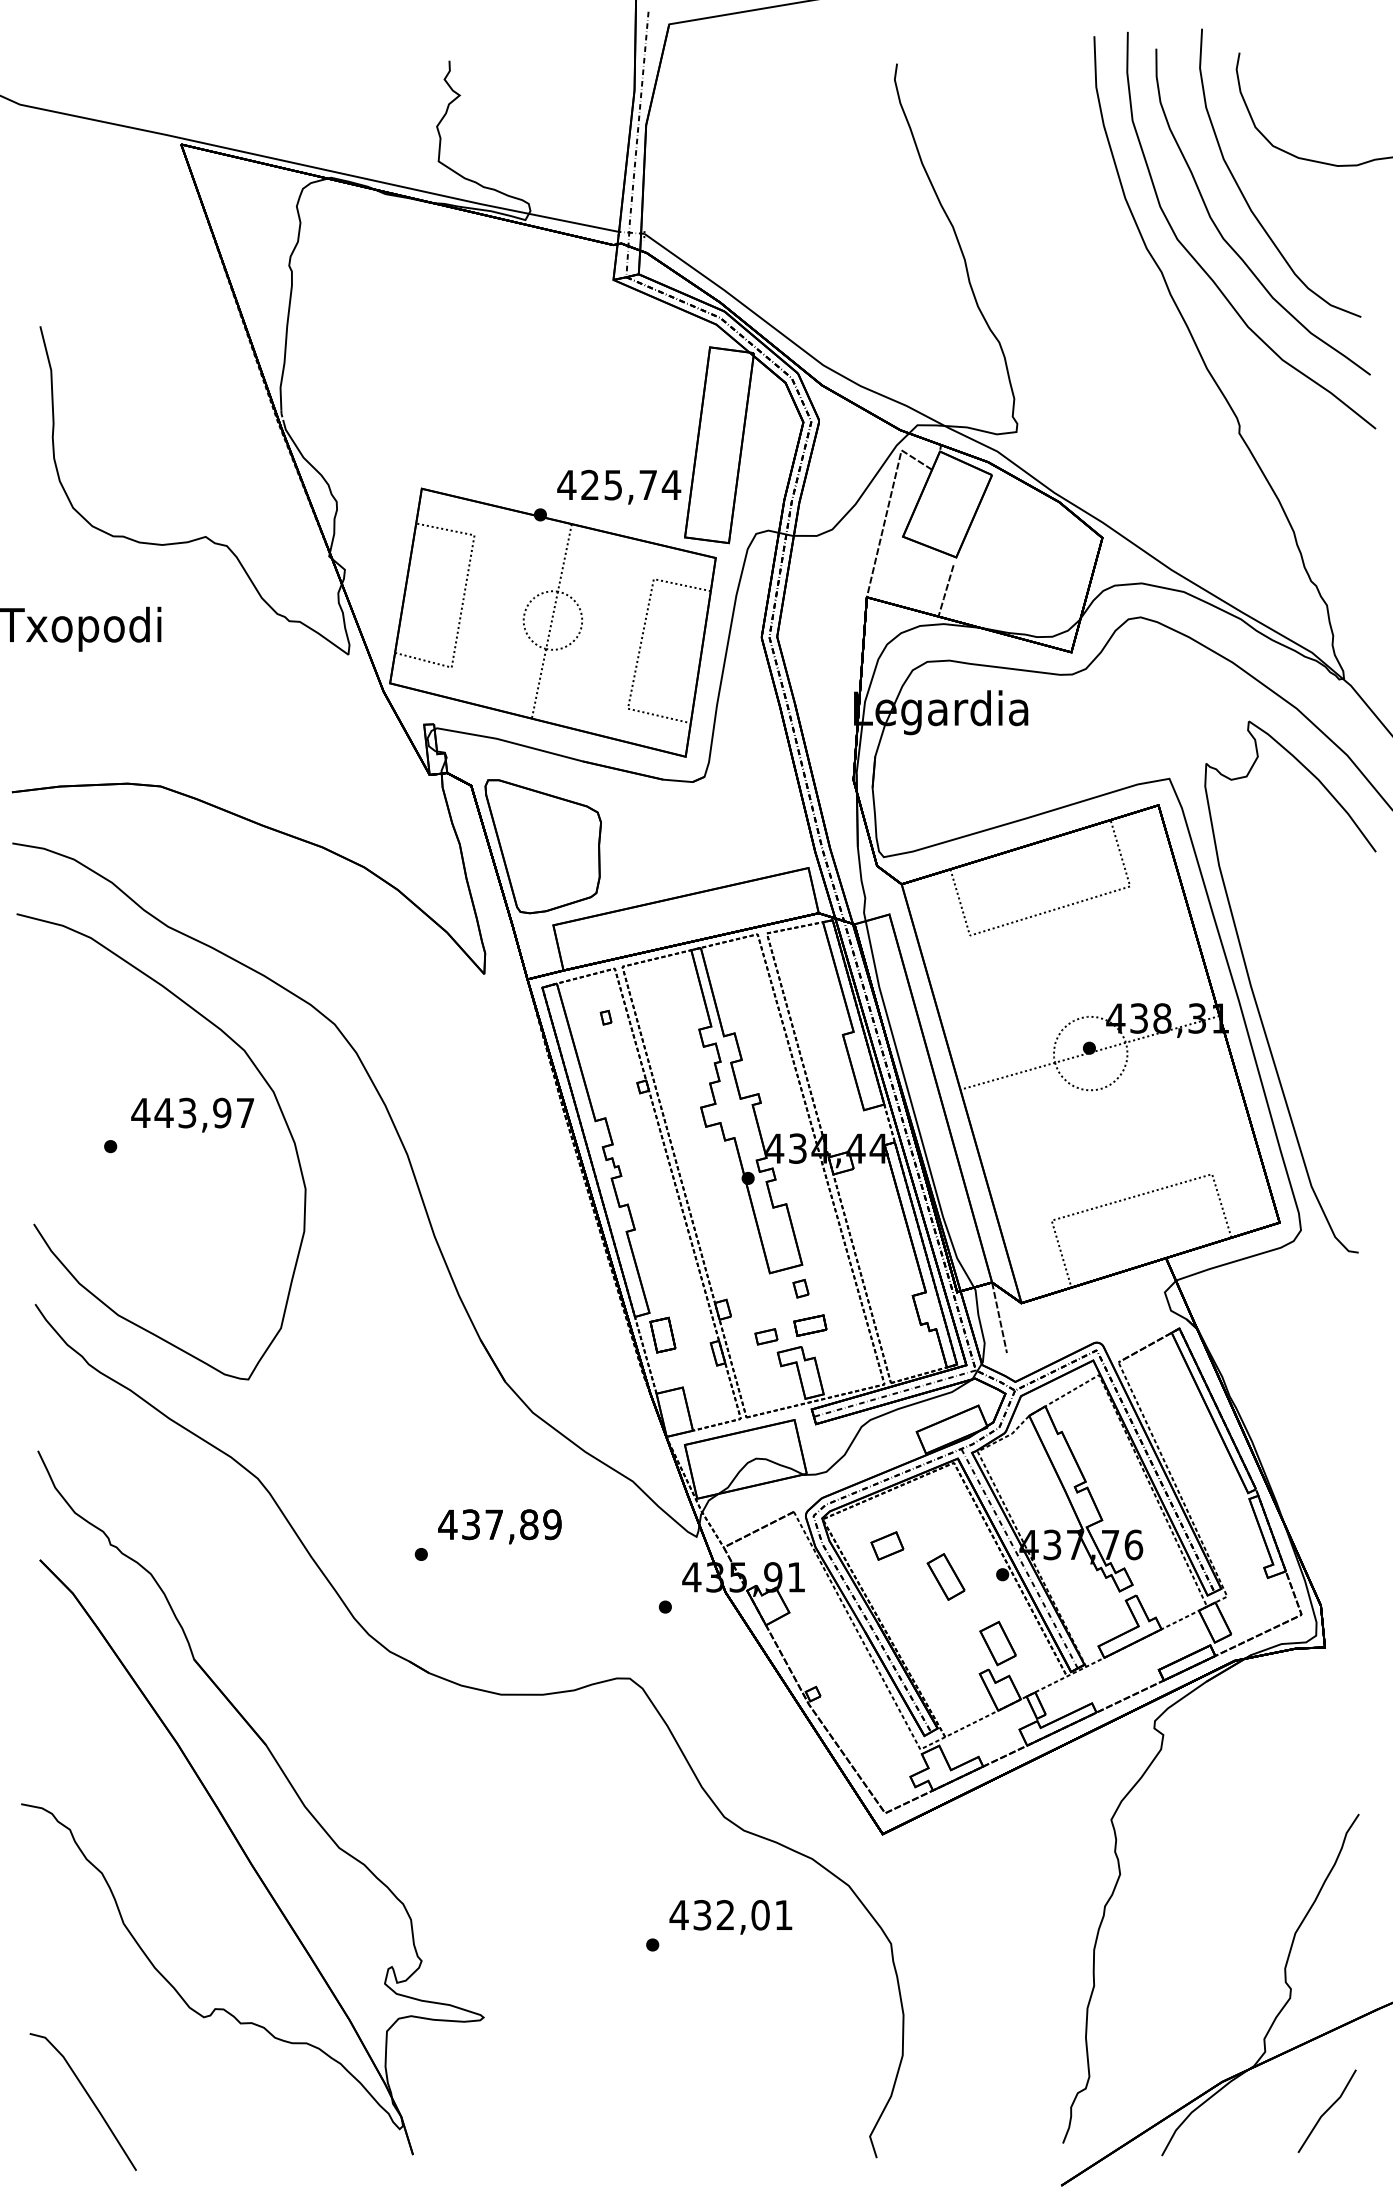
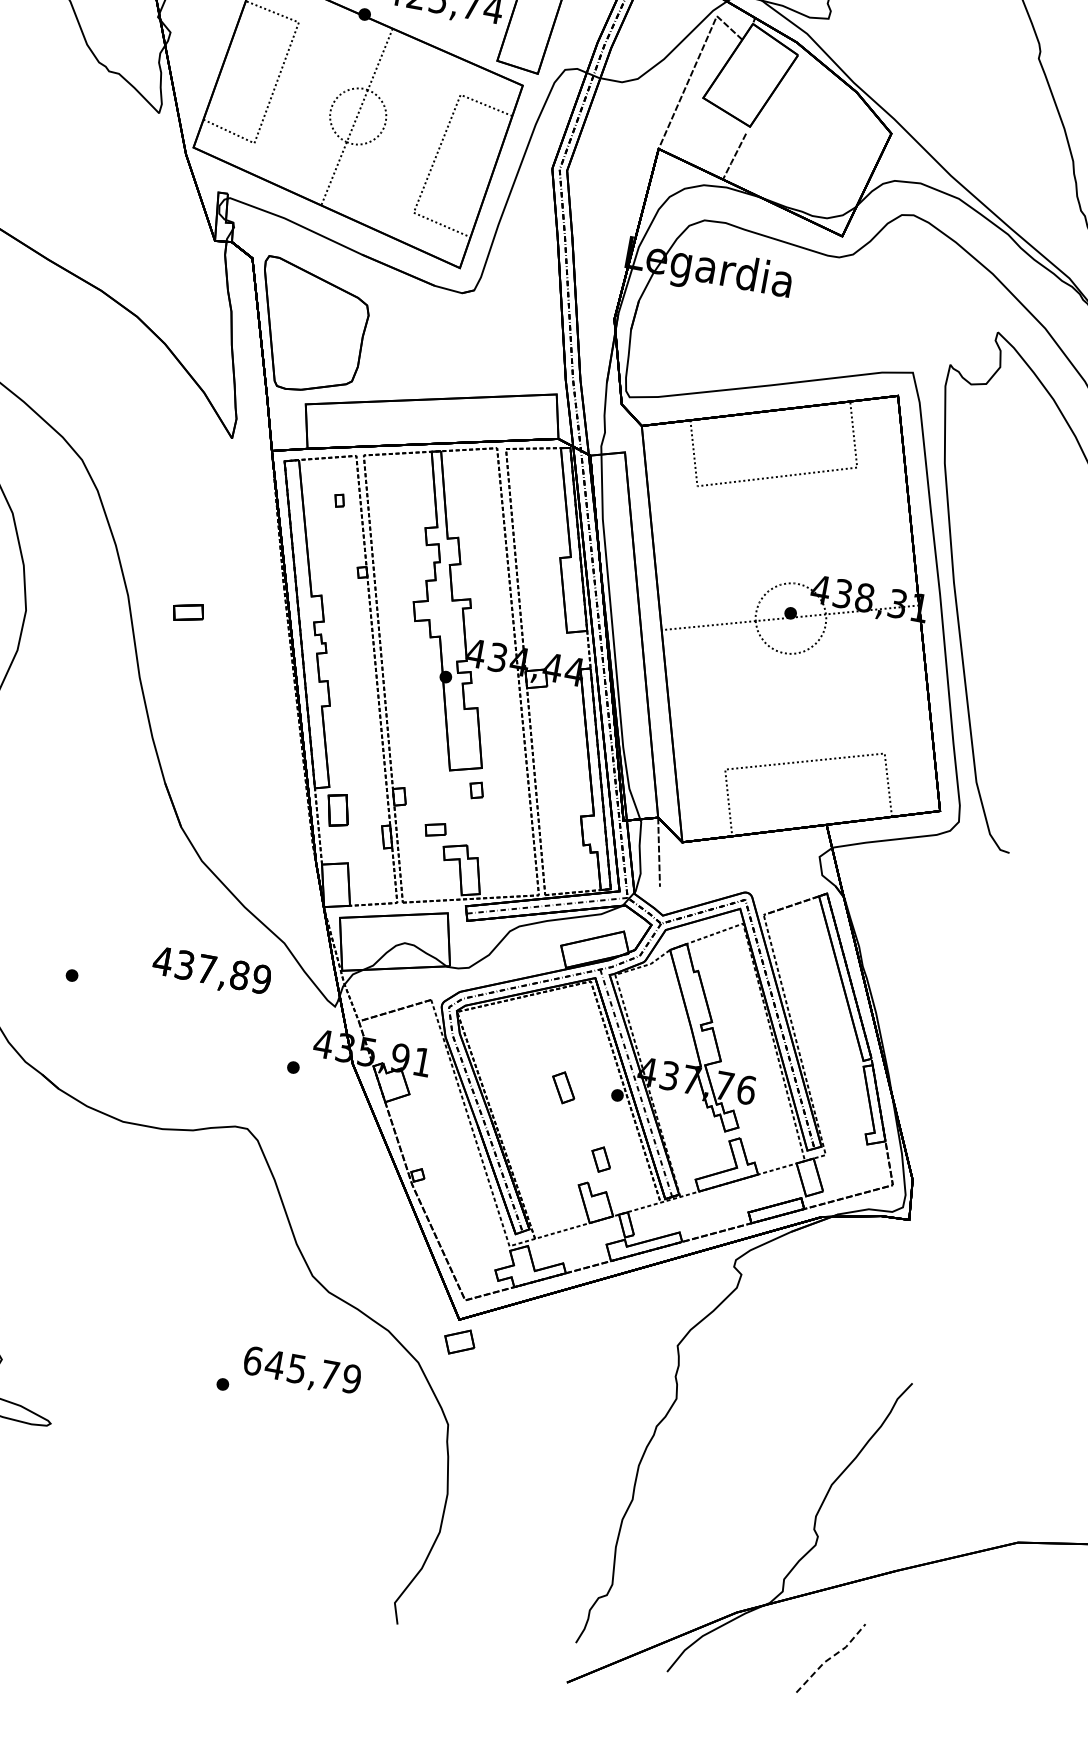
part: (810, 1325) -> (188, 612), moved
text: (499, 1526) -> (211, 971), moved
part: (887, 1545) -> (459, 1341), moved
part: (945, 1576) -> (563, 1087), size x0.7
part: (997, 1643) -> (600, 1159), size x0.6
text: (730, 1915) -> (301, 1370), 432,01 -> 645,79
line: (1327, 2110) -> (831, 1657), solid -> dashed

